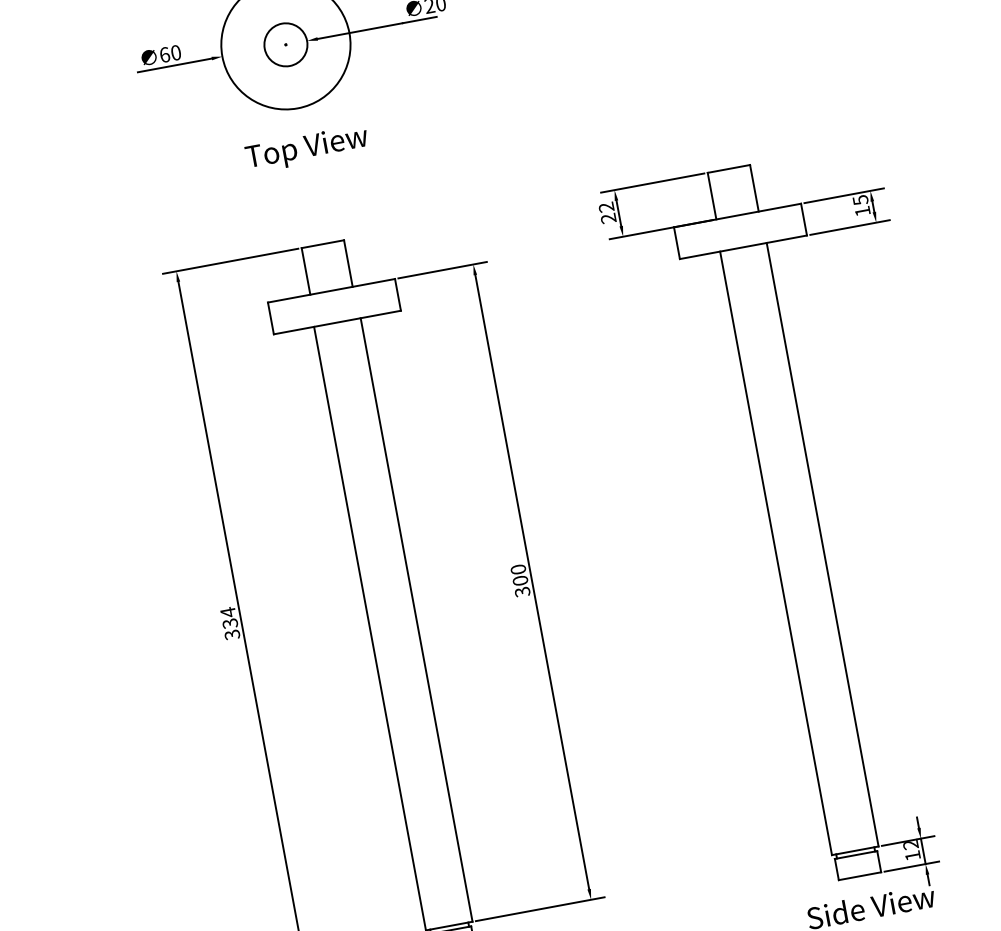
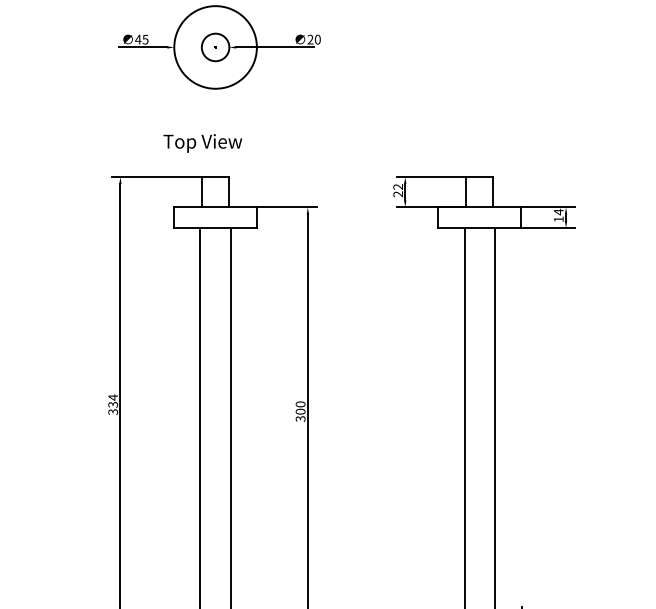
text: (169, 53) -> (141, 39), 60 -> 45
text: (306, 149) -> (202, 143), moved
text: (859, 199) -> (558, 211), 15 -> 14

